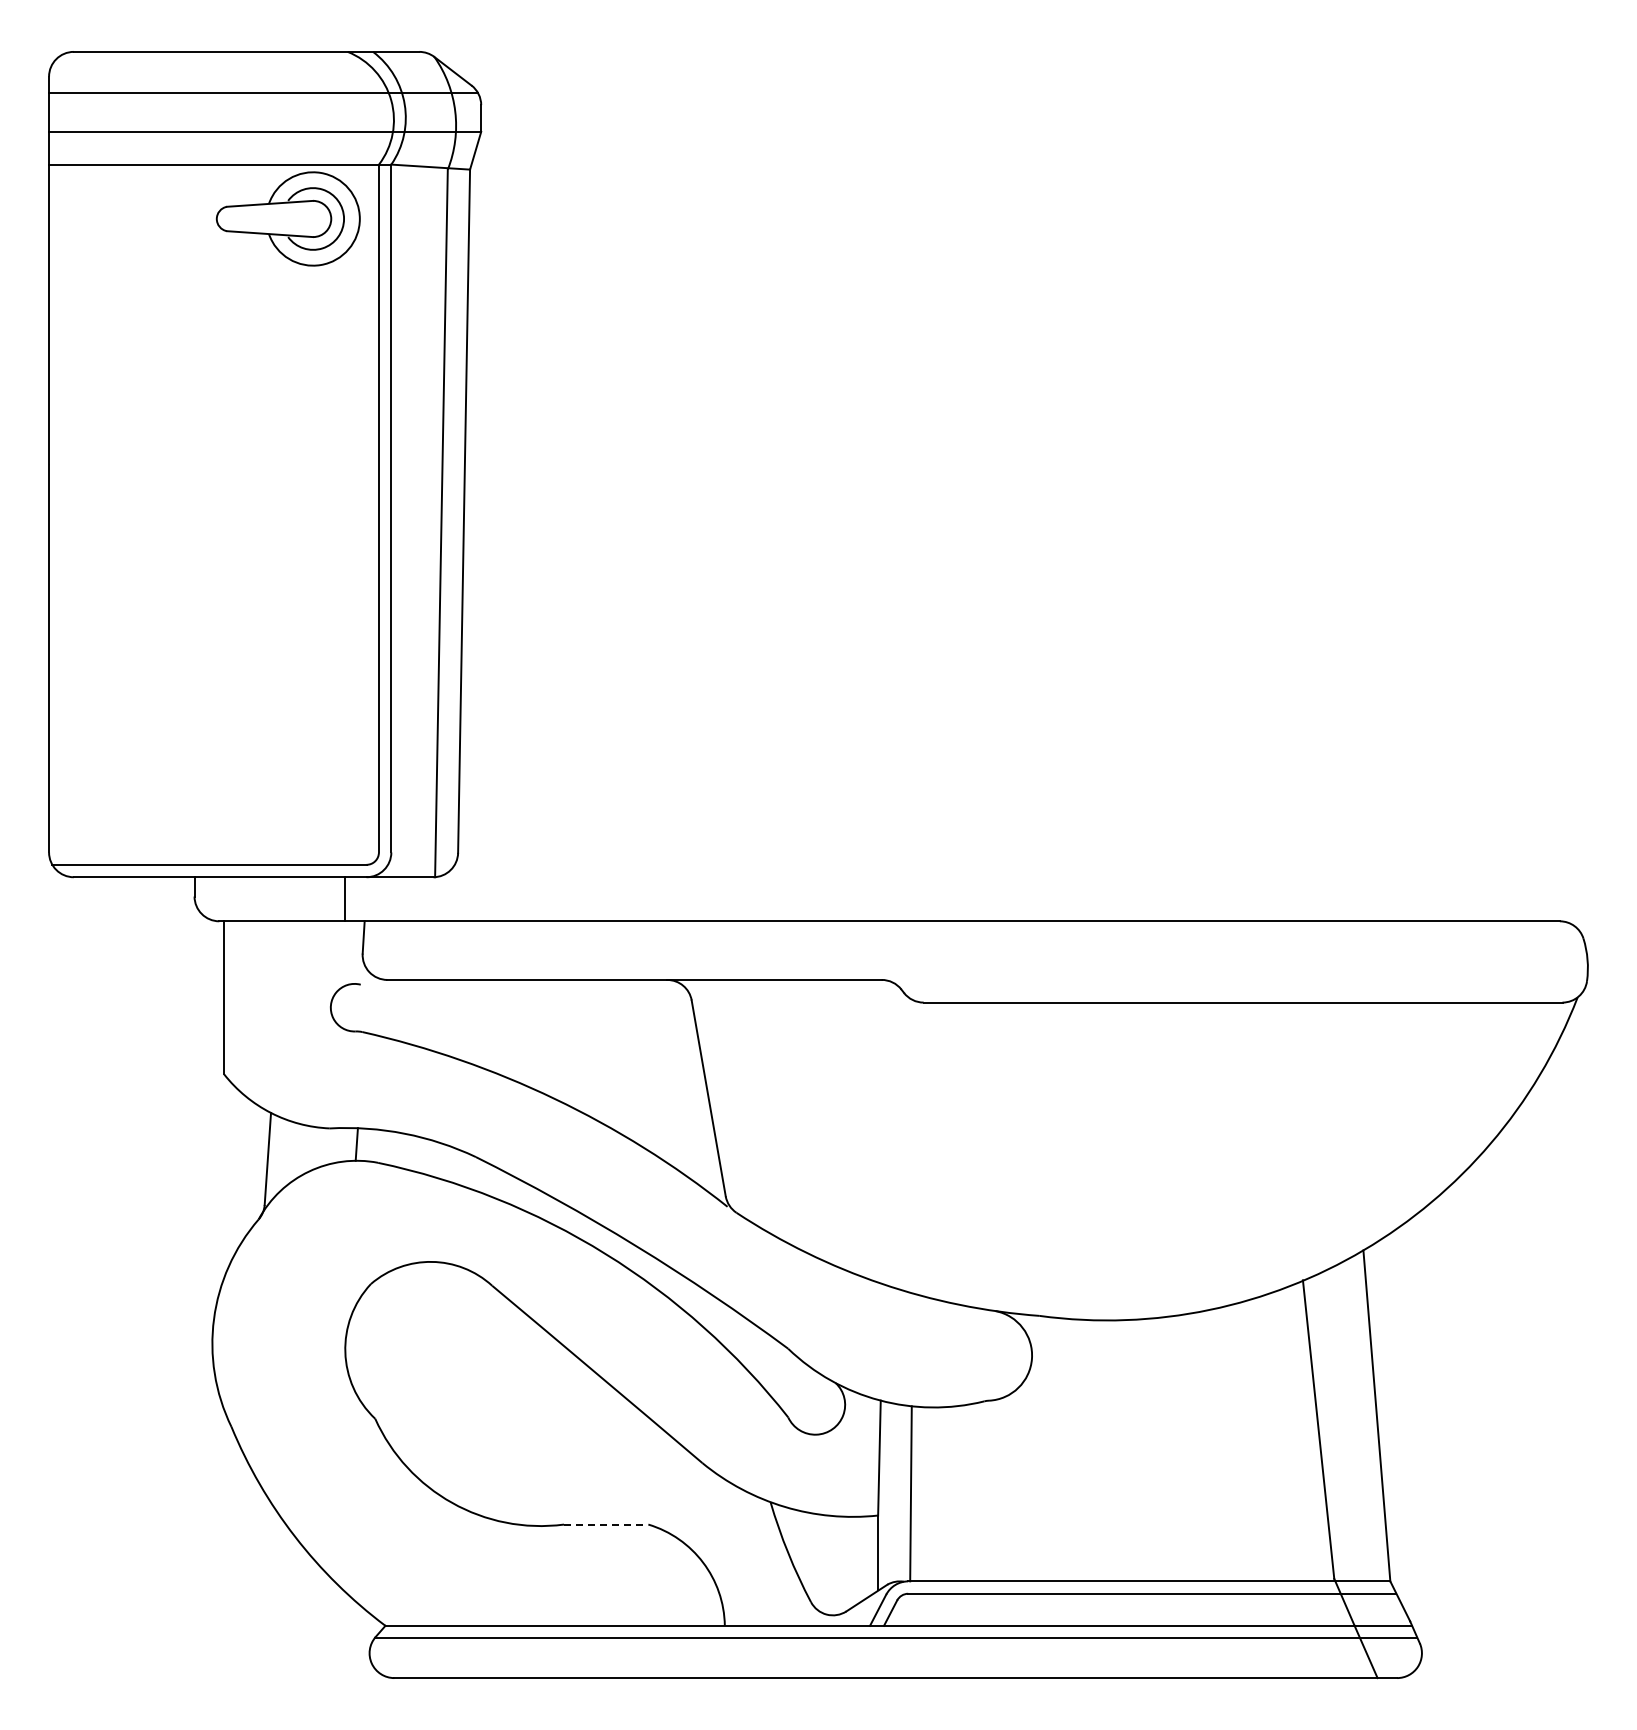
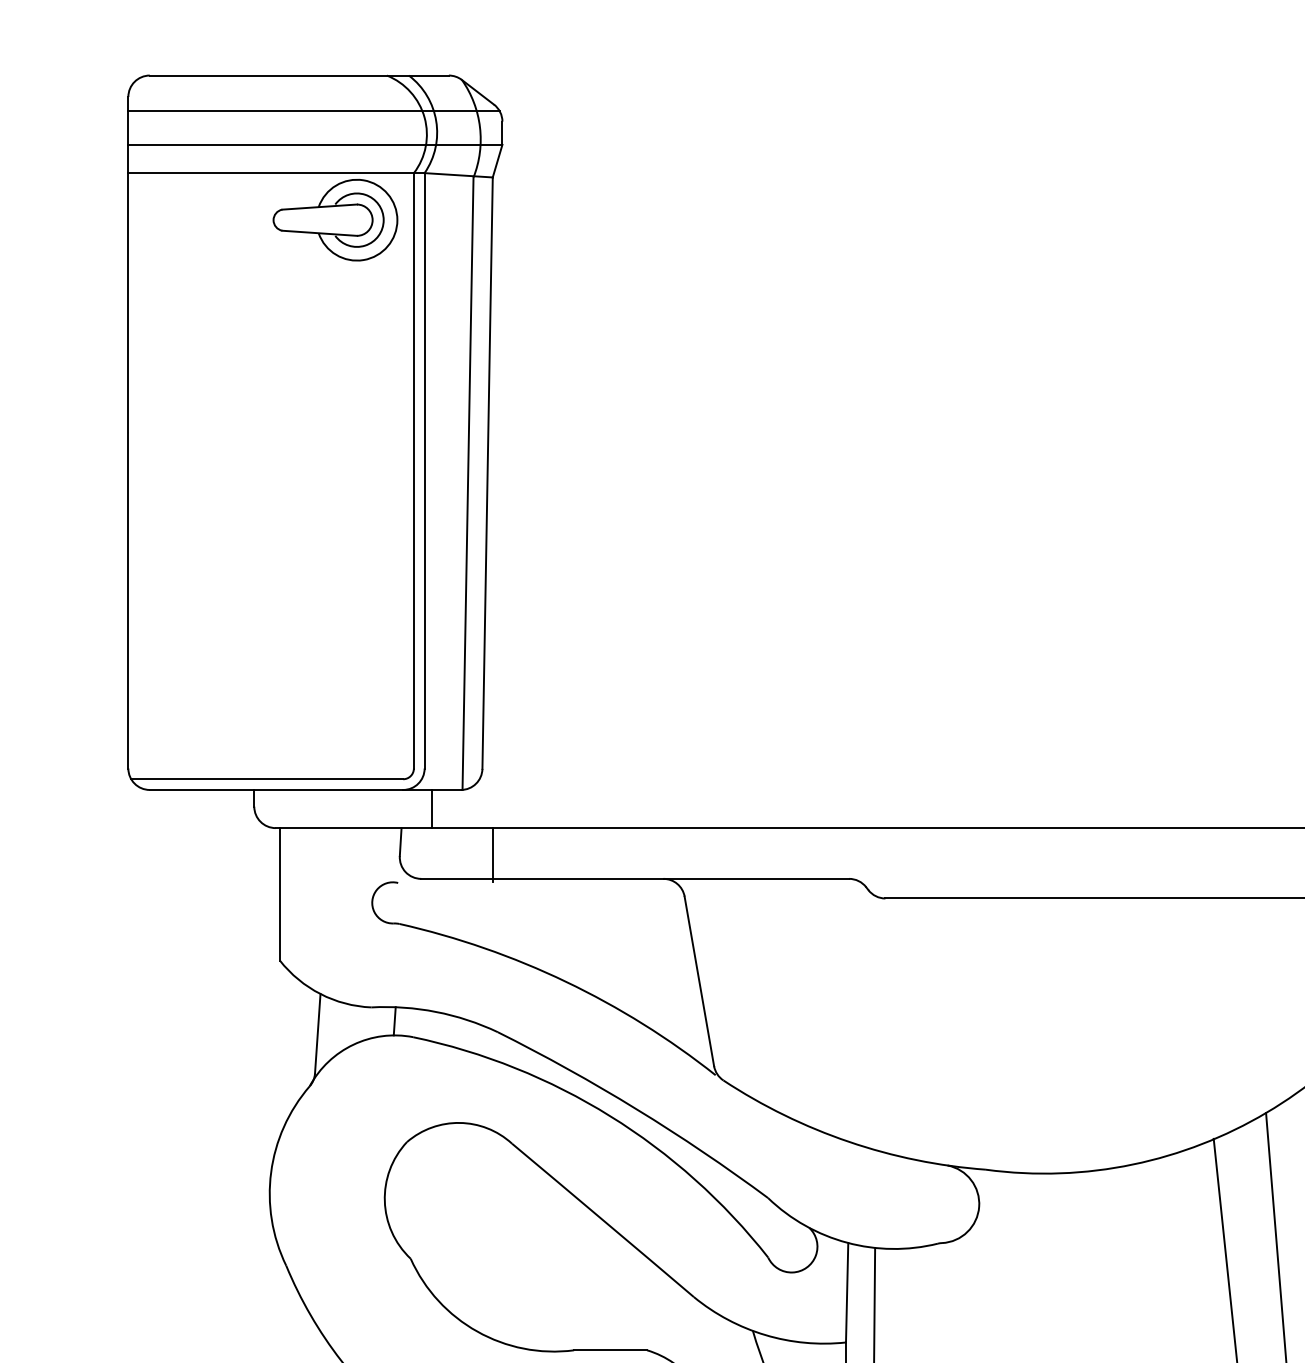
line: (345, 899) -> (432, 809), moved
line: (470, 952) -> (493, 855), added
line: (606, 1524) -> (610, 1350), dashed -> solid

